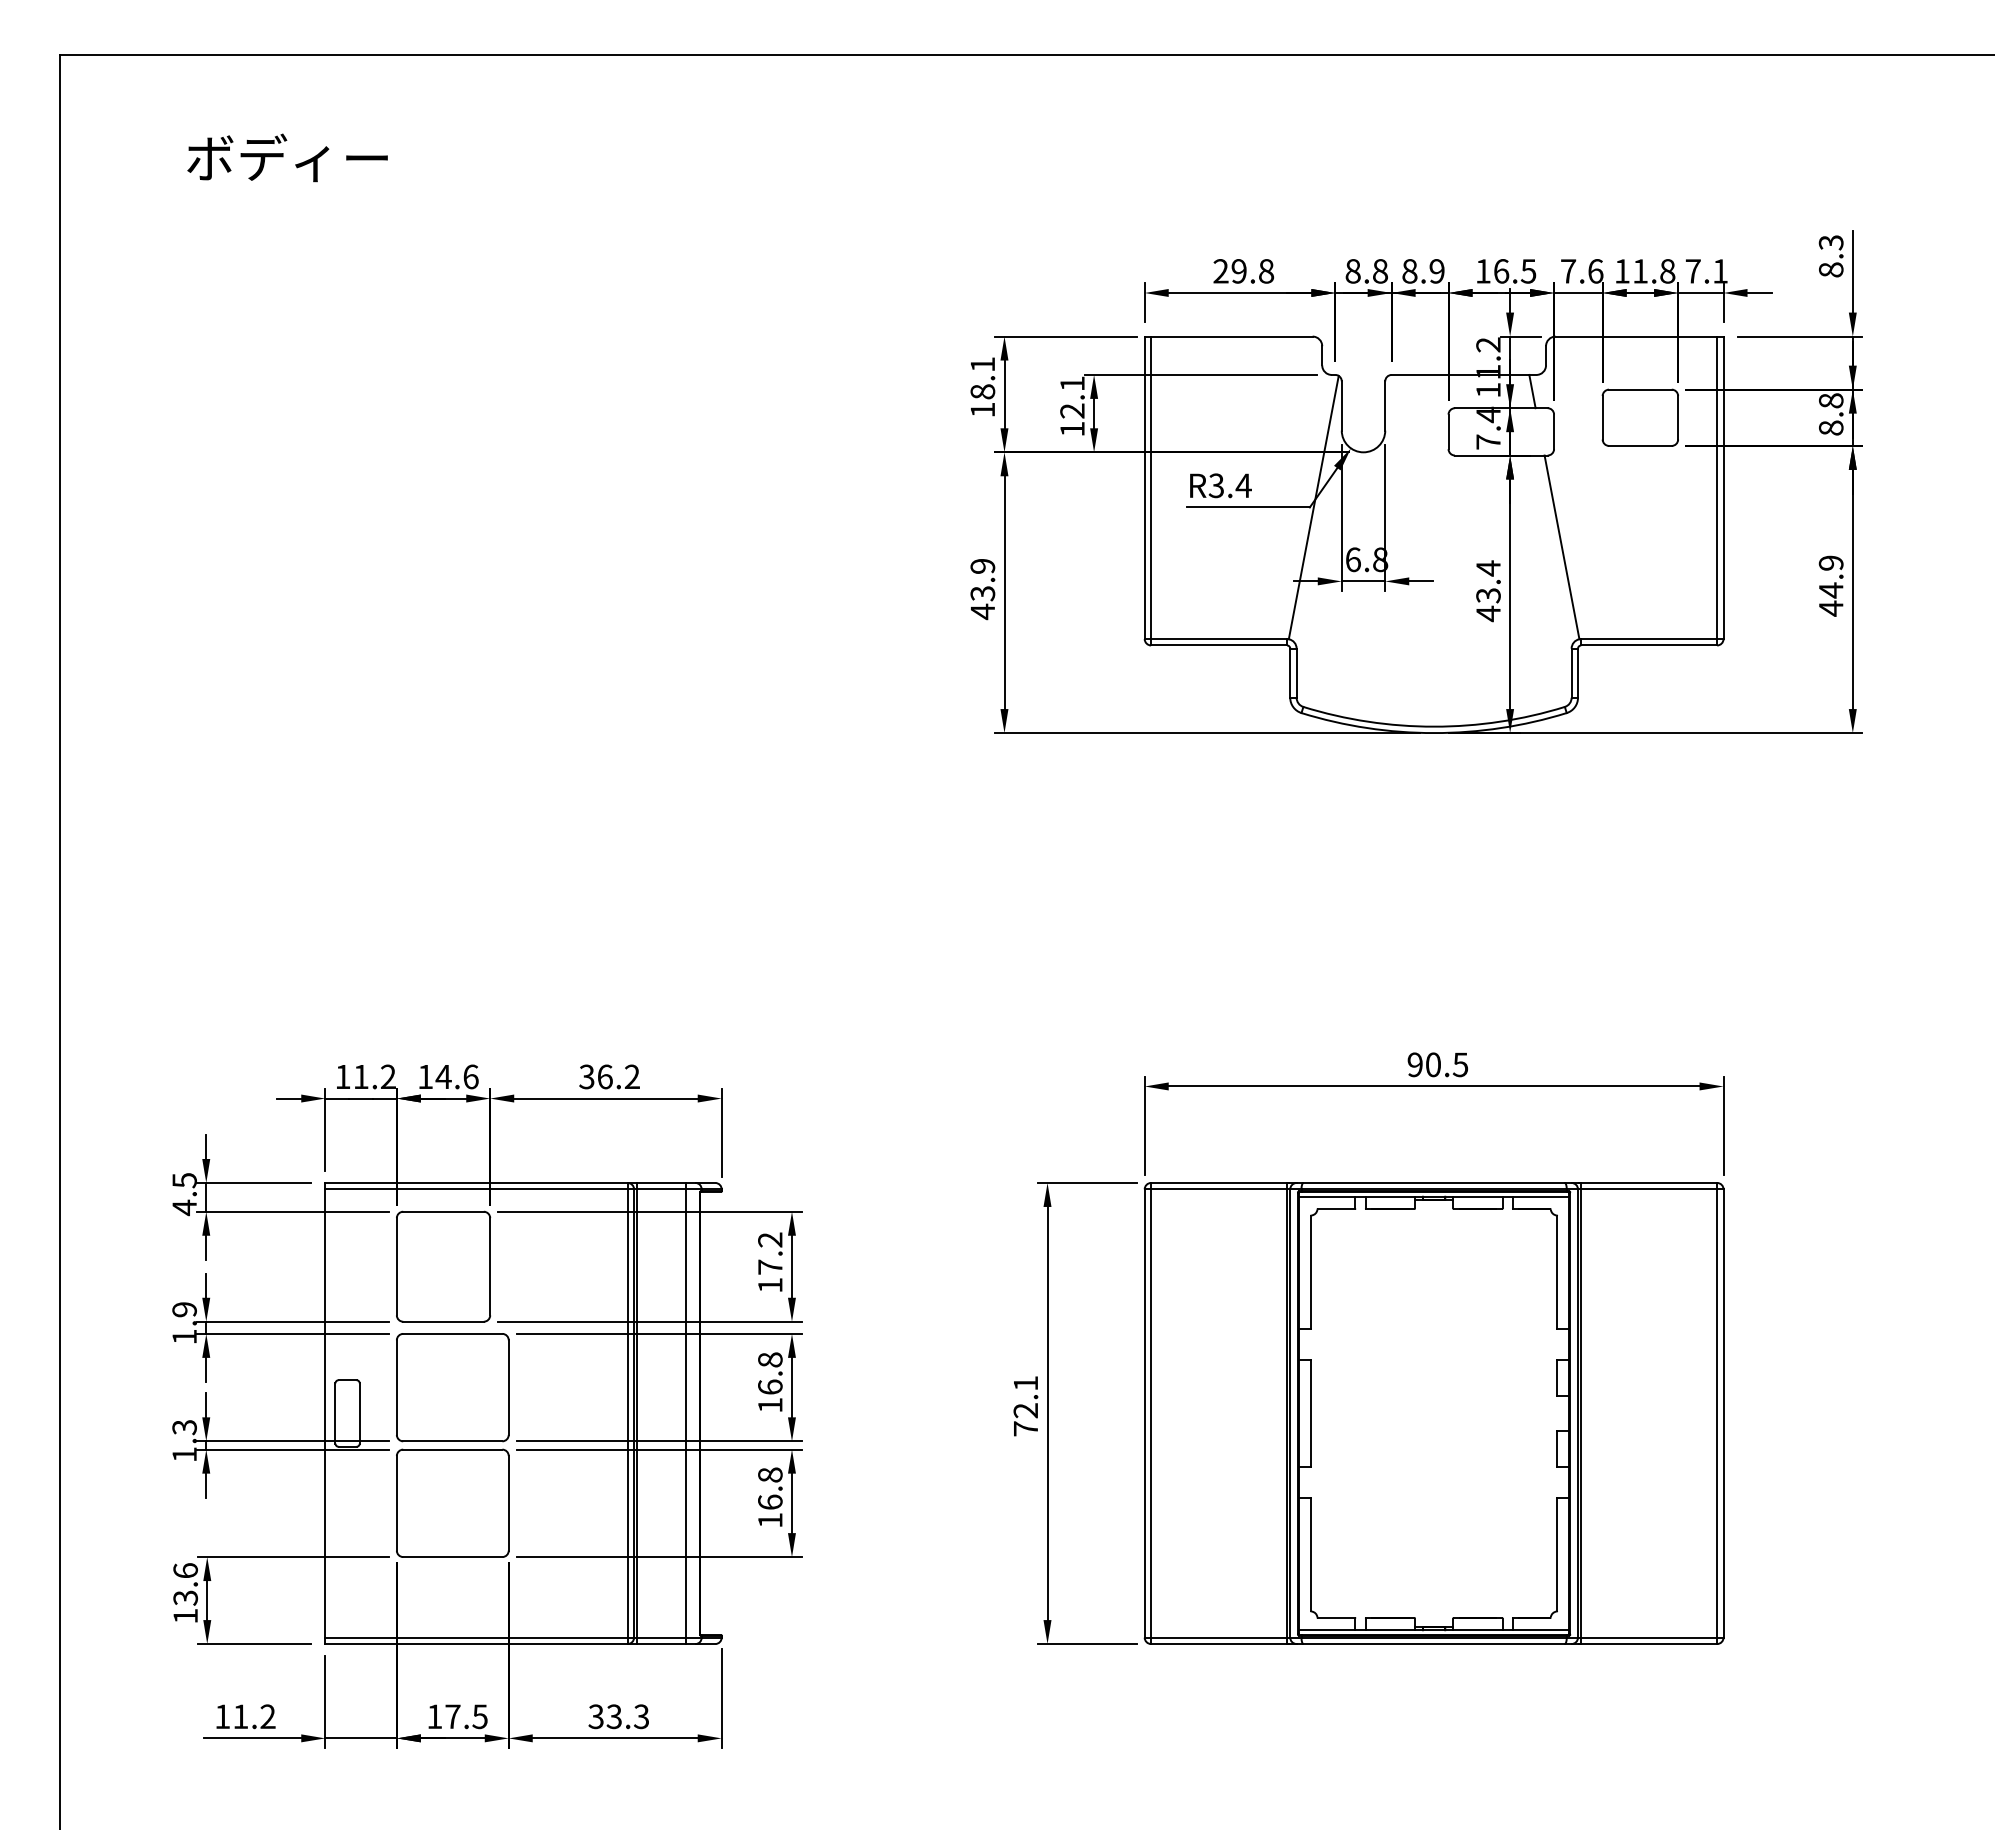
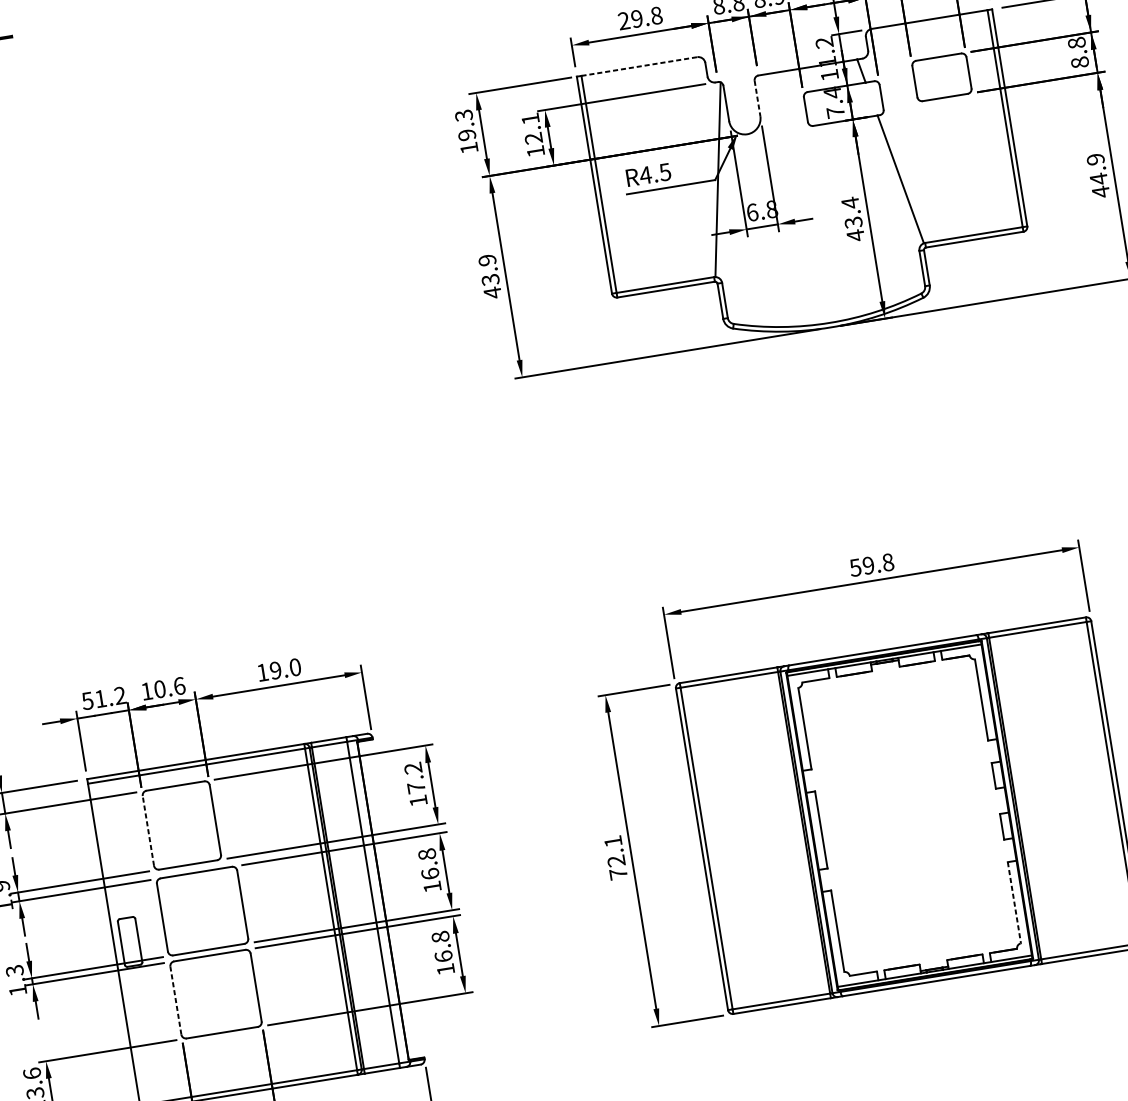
line: (1231, 336) -> (639, 66), solid -> dashed
text: (982, 378) -> (465, 125), 18.1 -> 19.3
line: (1385, 405) -> (757, 98), solid -> dashed
text: (1229, 485) -> (655, 173), R3.4 -> R4.5
text: (1437, 1064) -> (871, 564), 90.5 -> 59.8
text: (443, 1076) -> (159, 689), 14.6 -> 10.6
text: (609, 1076) -> (278, 669), 36.2 -> 19.0
text: (342, 1077) -> (87, 701), 11.2 -> 51.2
line: (396, 1266) -> (148, 830), solid -> dashed
line: (396, 1502) -> (175, 1000), solid -> dashed
line: (1557, 1555) -> (1014, 903), solid -> dashed

